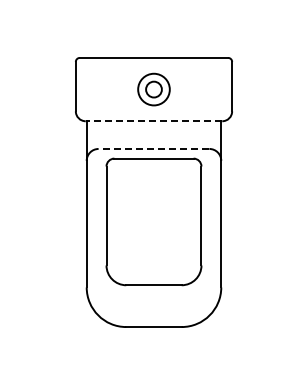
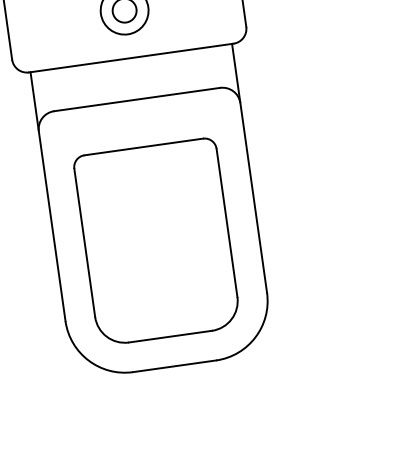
line: (153, 121) -> (130, 58), dashed -> solid
line: (153, 148) -> (136, 98), dashed -> solid
part: (153, 221) -> (156, 241), moved

